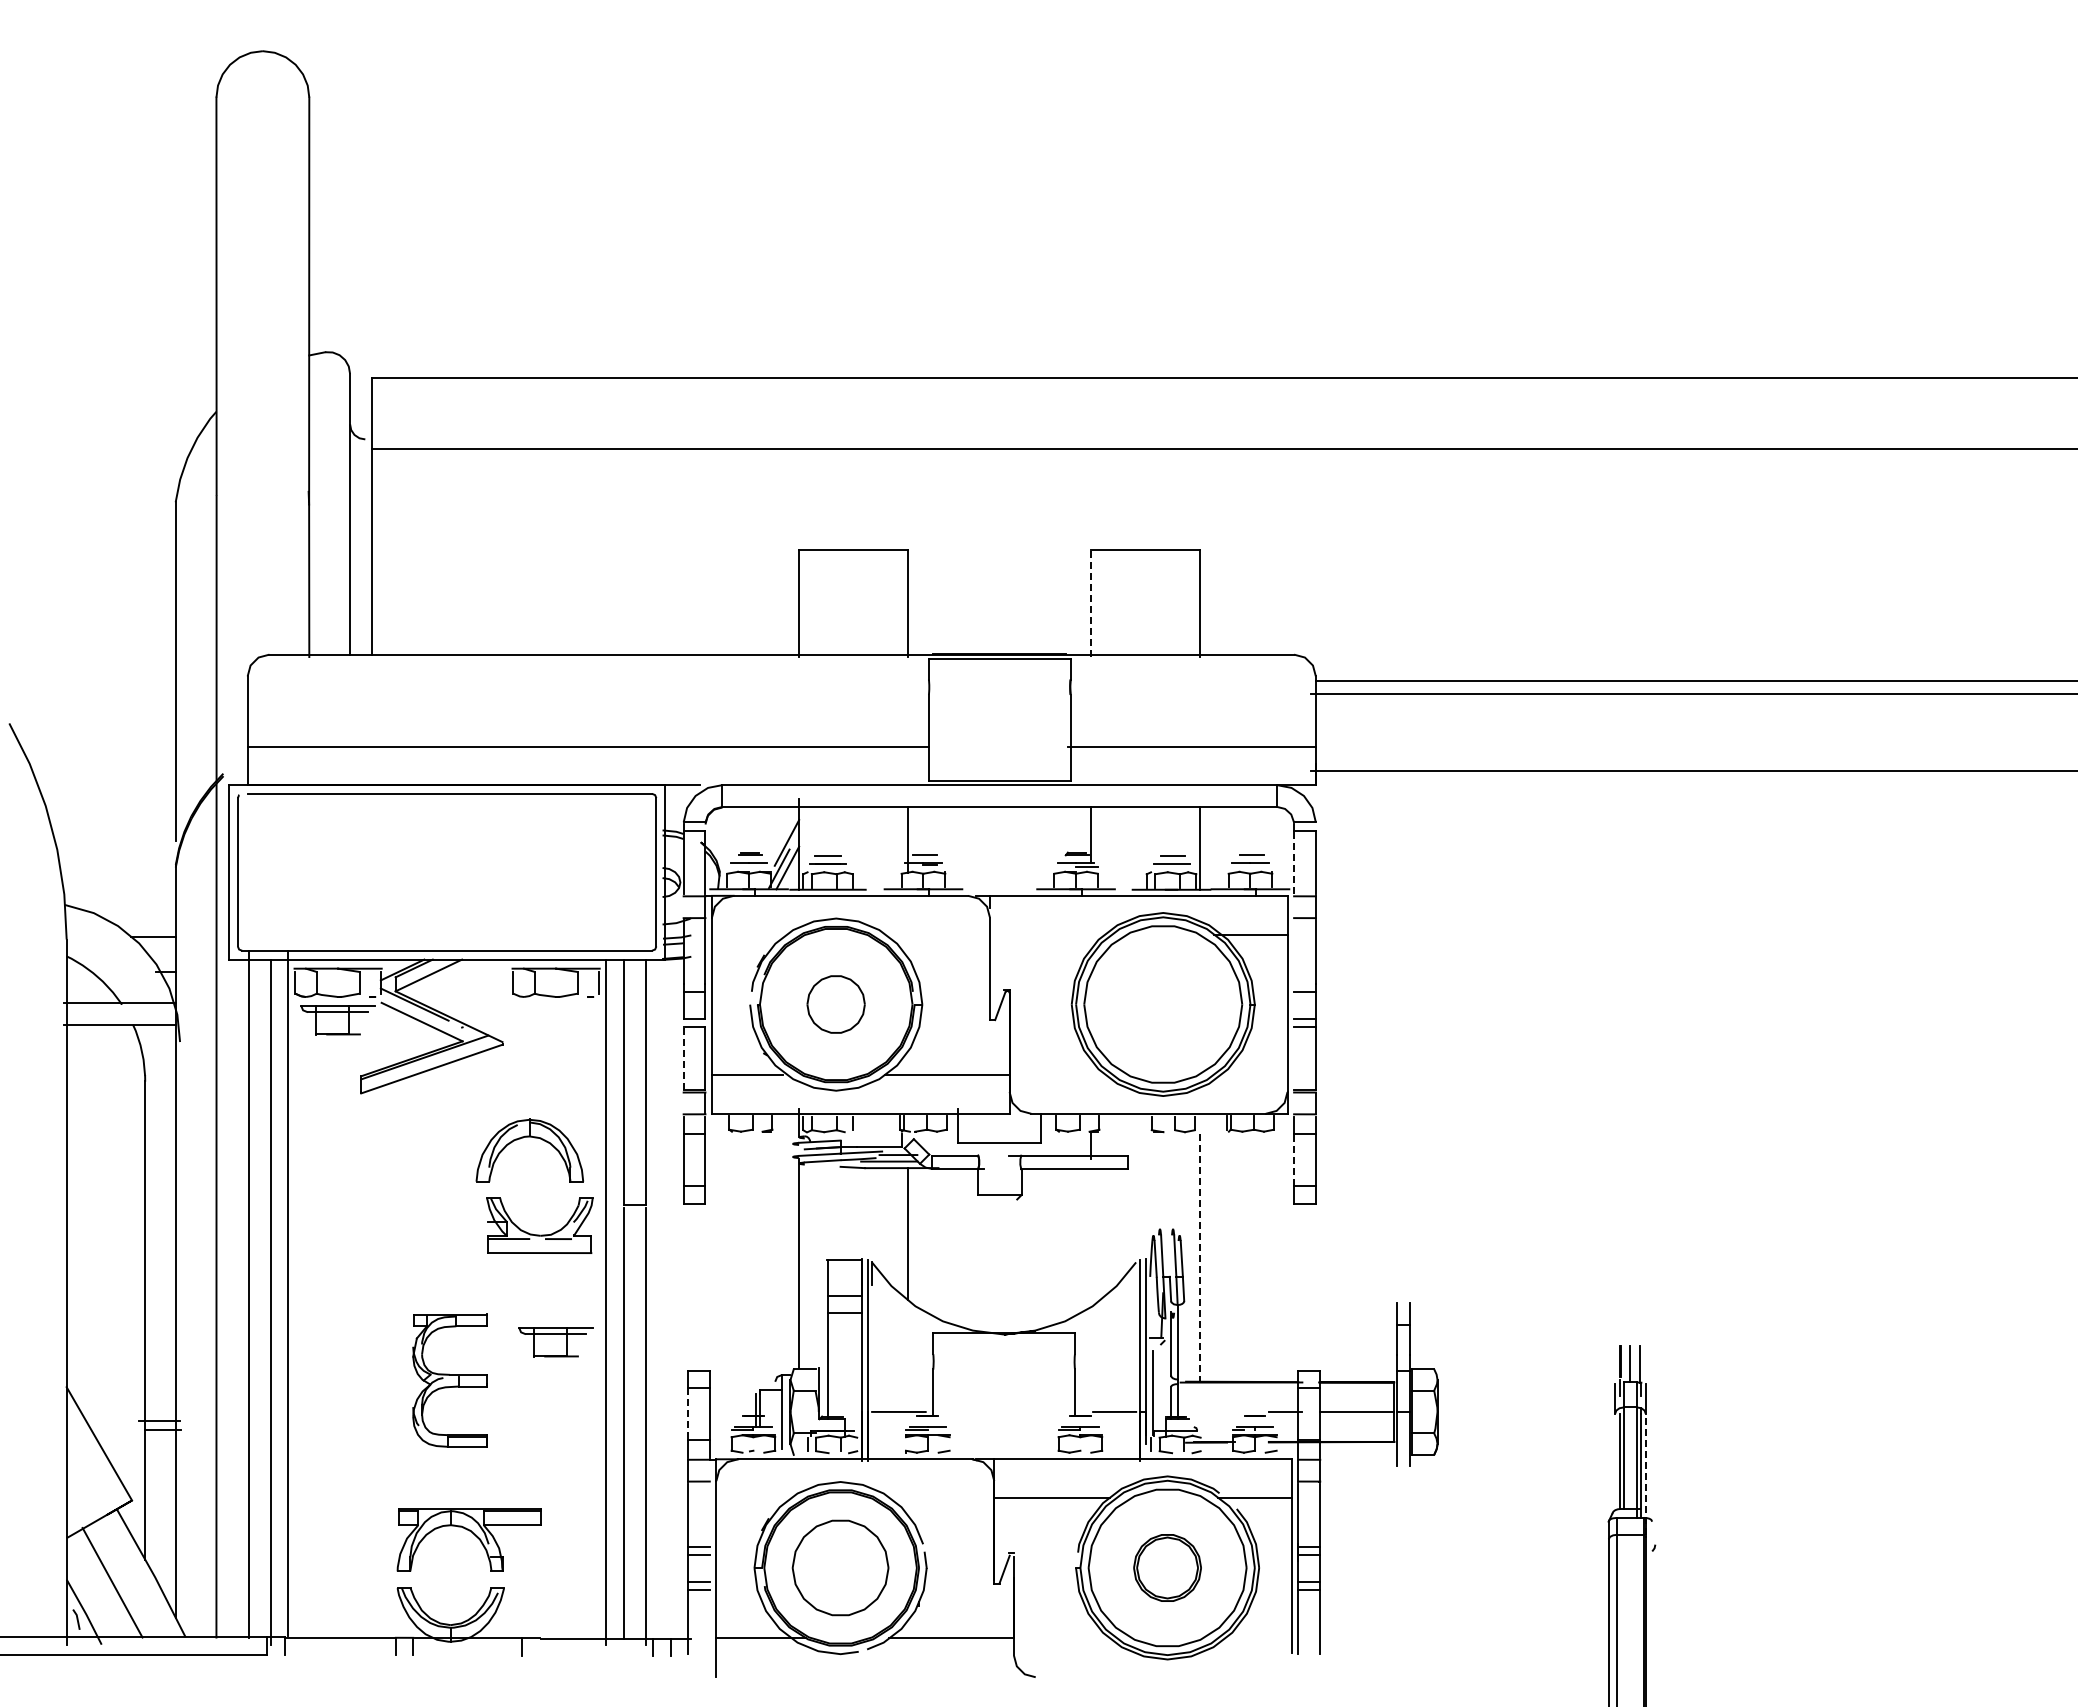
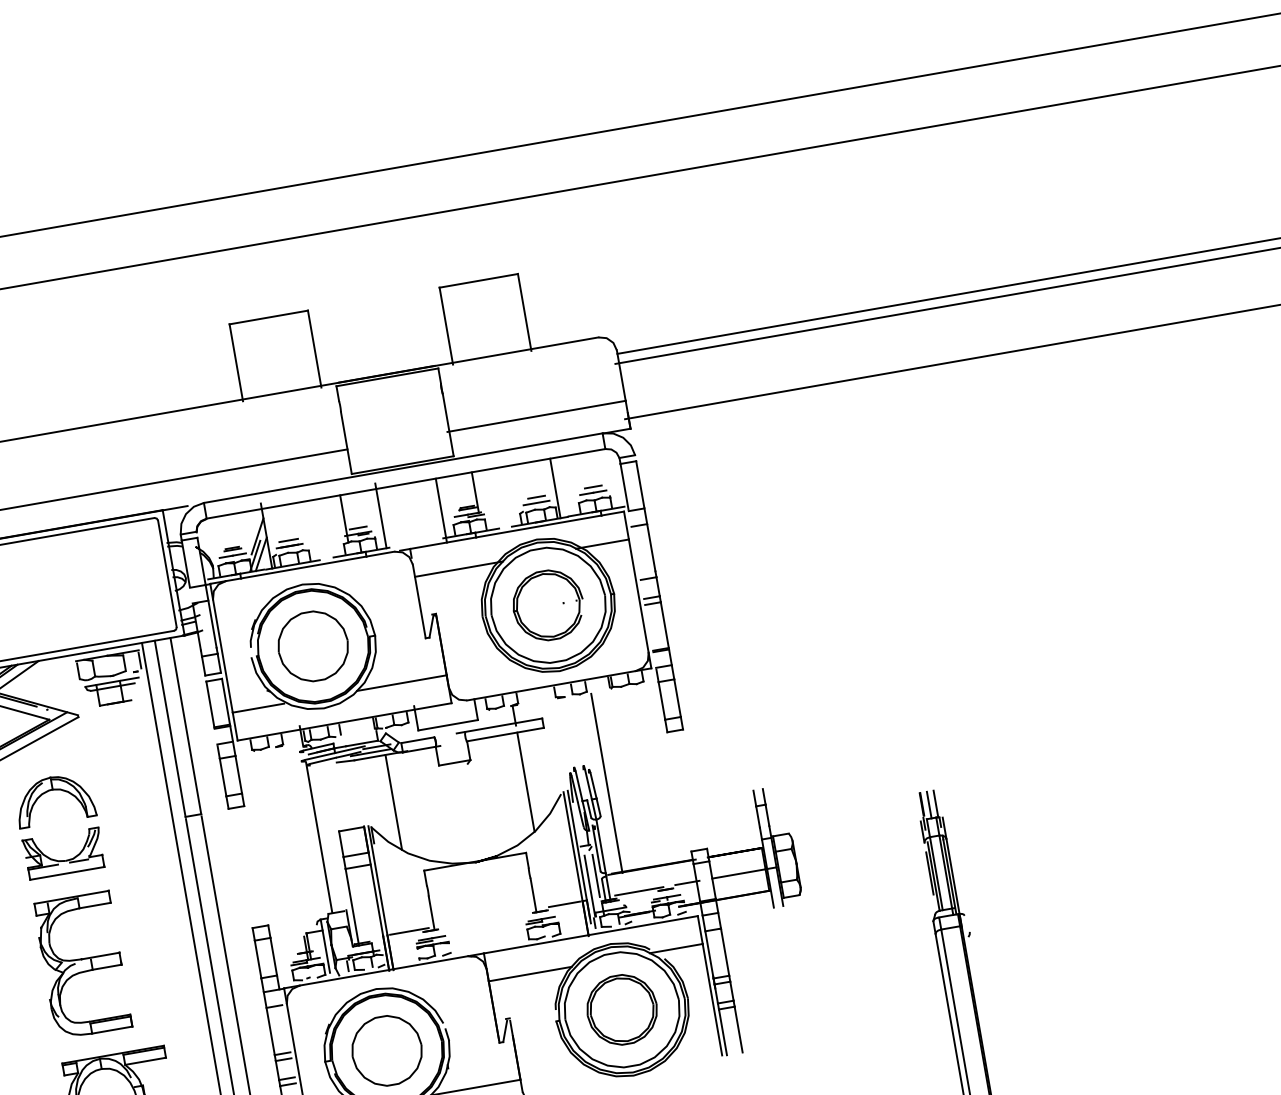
line: (1091, 603) -> (446, 326), dashed -> solid
line: (958, 844) -> (381, 516), added
line: (1041, 851) -> (441, 510), added
line: (1294, 862) -> (624, 486), dashed -> solid
line: (1050, 934) -> (458, 569), added
part: (835, 1004) -> (312, 646), size x1.67
part: (1162, 1004) -> (547, 605), added
line: (683, 1058) -> (210, 704), dashed -> solid
part: (529, 1137) -> (52, 790), moved
line: (1294, 1159) -> (662, 700), dashed -> solid
part: (539, 1234) -> (64, 860), moved
line: (1091, 1238) -> (526, 782), added
line: (1200, 1258) -> (606, 783), dashed -> solid
part: (555, 1342) -> (113, 693), moved
part: (449, 1380) -> (82, 965), size x1.43
line: (1164, 1380) -> (596, 875), added
line: (1218, 1412) -> (639, 891), added
line: (688, 1414) -> (258, 959), dashed -> solid
line: (1615, 1456) -> (930, 873), added
line: (1645, 1474) -> (953, 882), dashed -> solid
part: (1167, 1567) -> (622, 1009), size x1.43

